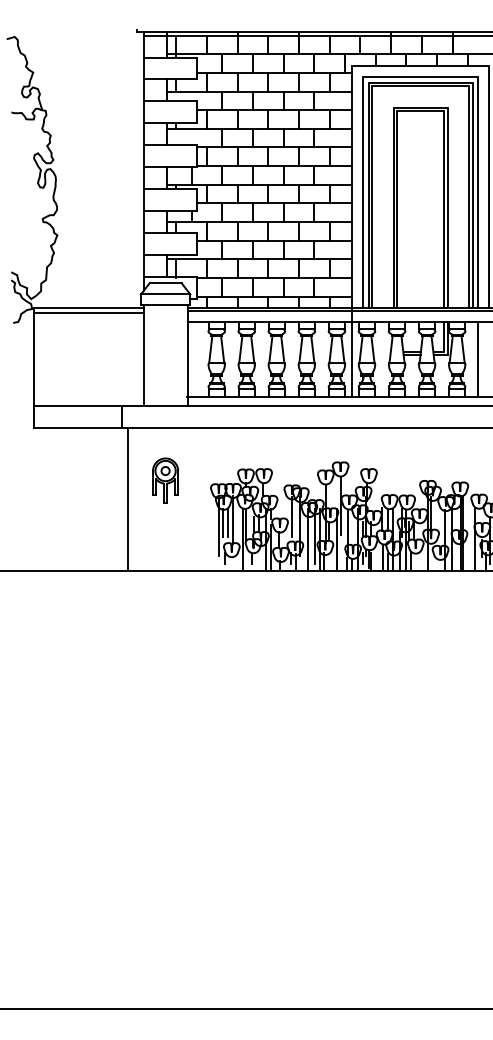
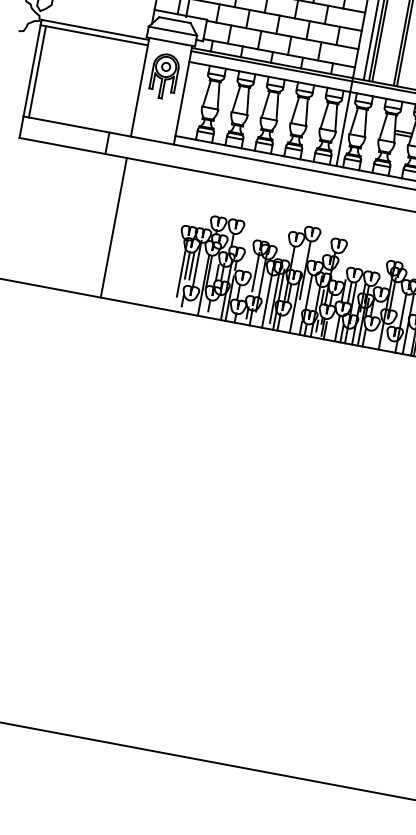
line: (39, 359) -> (37, 71), added
part: (165, 480) -> (164, 76), moved
line: (127, 499) -> (113, 227), moved

